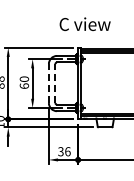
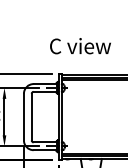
text: (84, 23) -> (79, 45), moved
line: (48, 83) -> (23, 117), dashed -> solid
line: (55, 83) -> (31, 117), dashed -> solid

